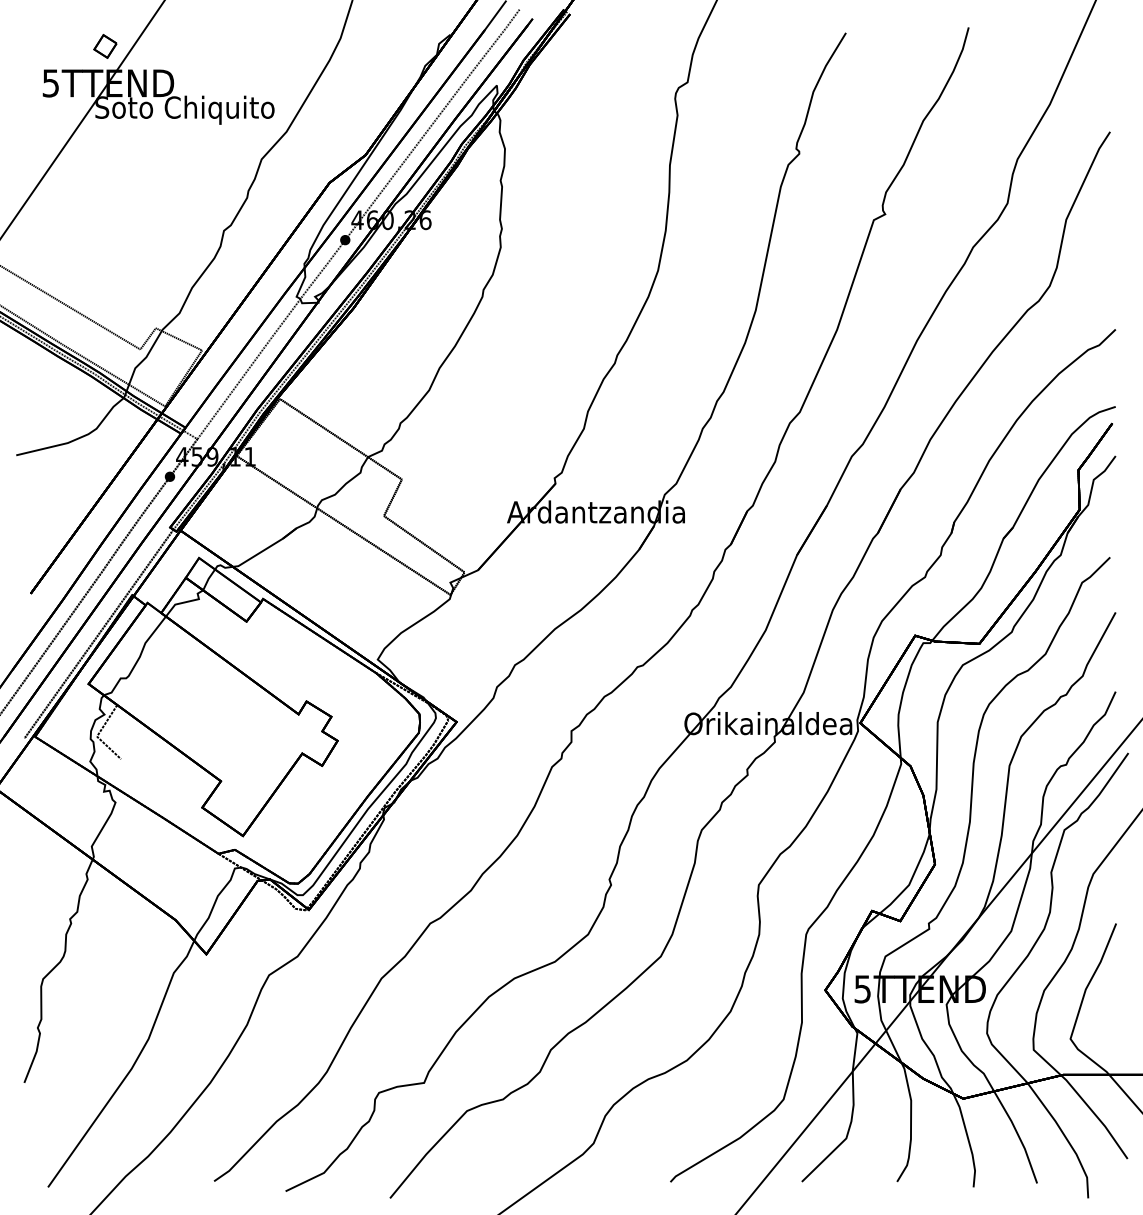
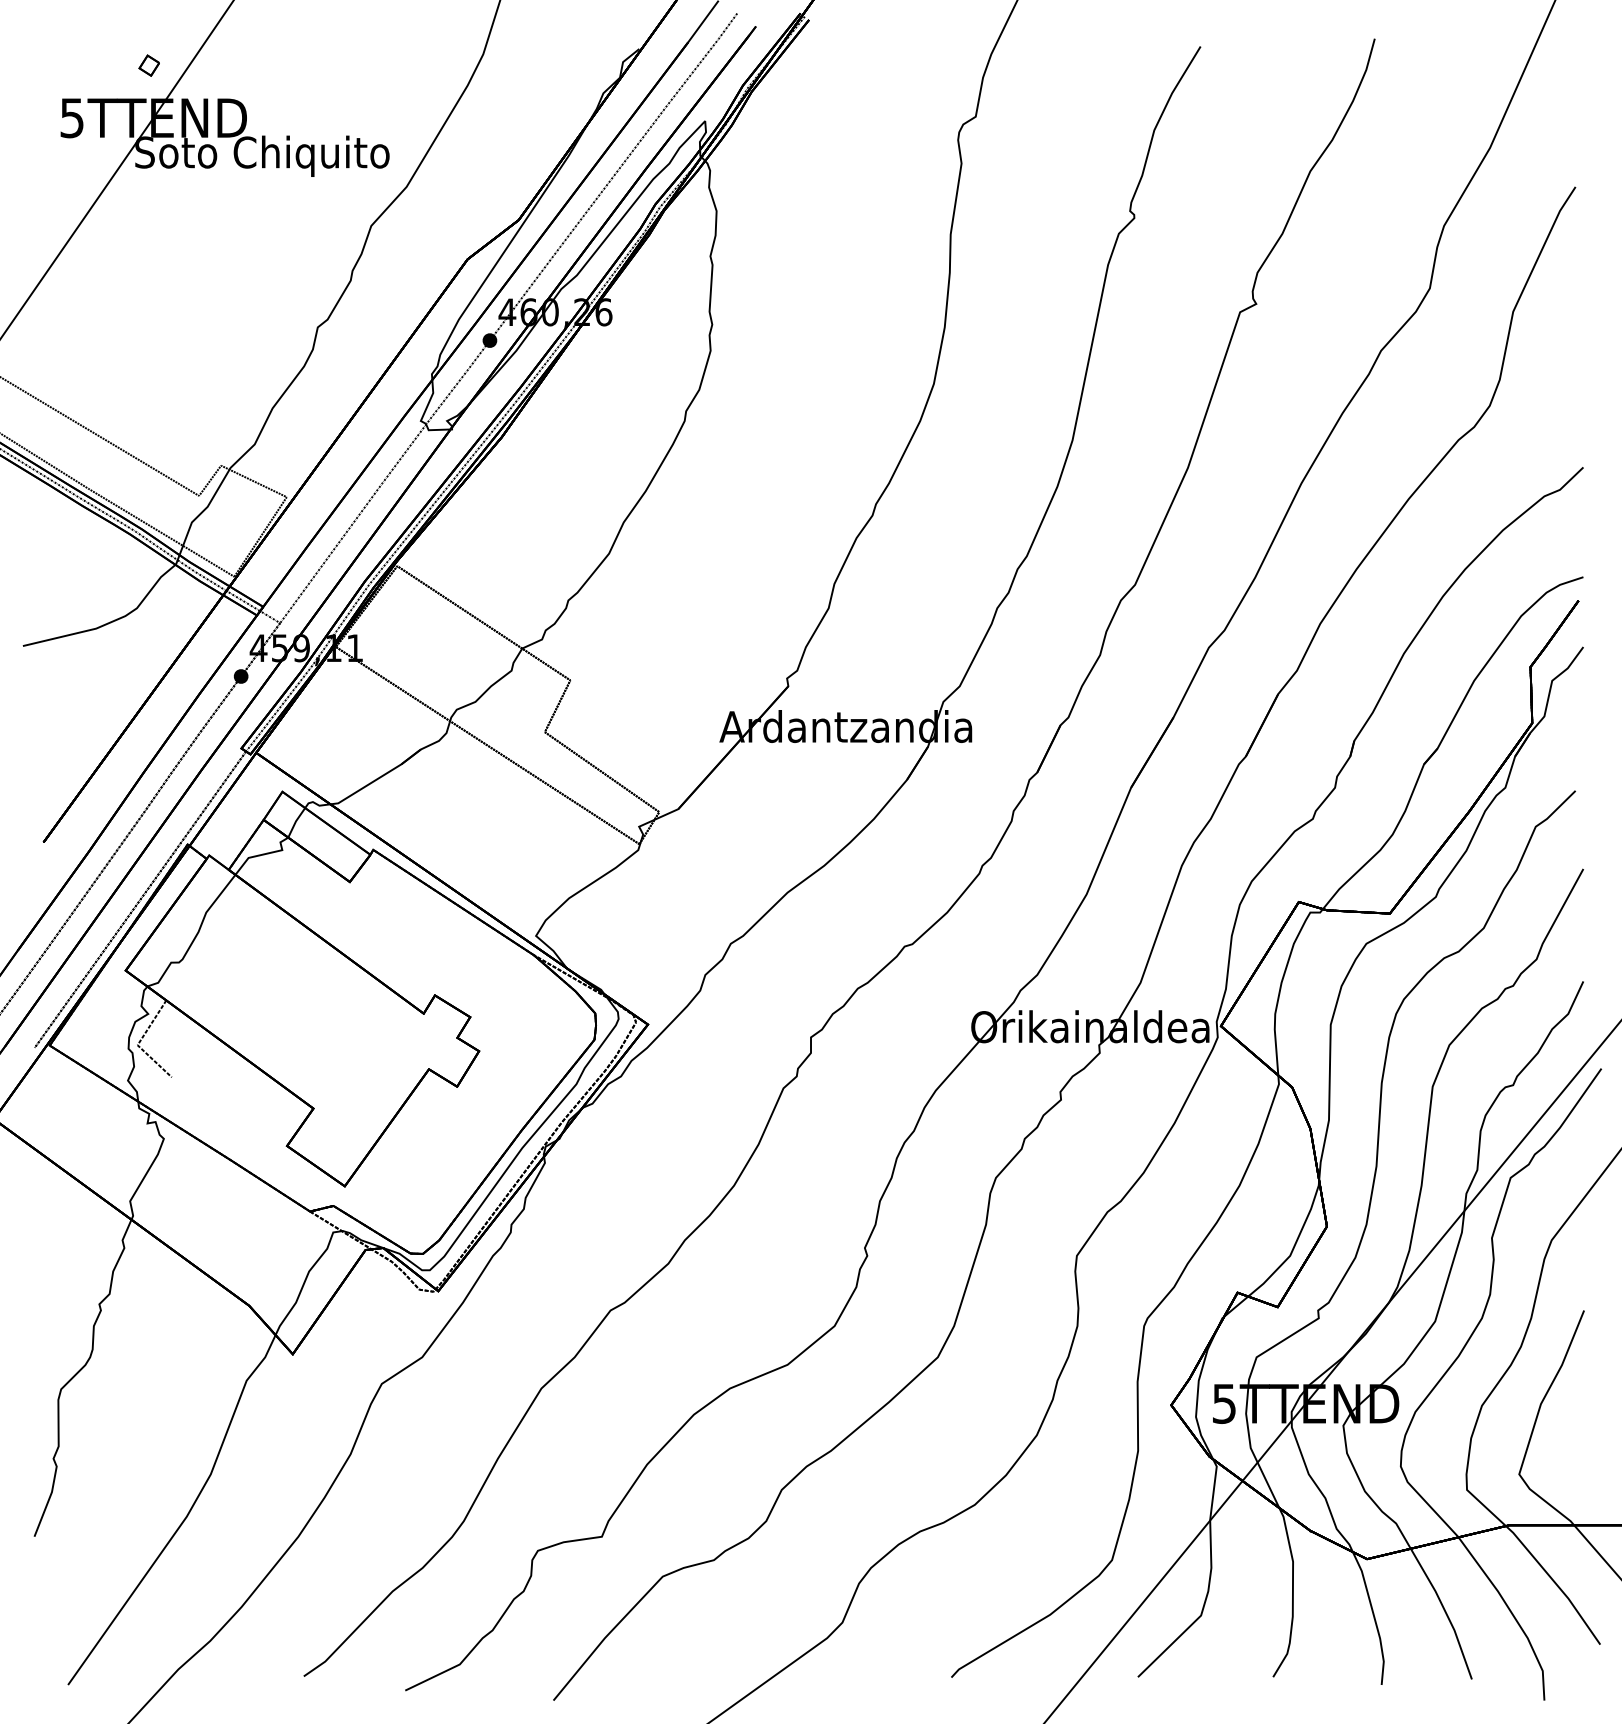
part: (104, 46) -> (148, 65), size x0.62

